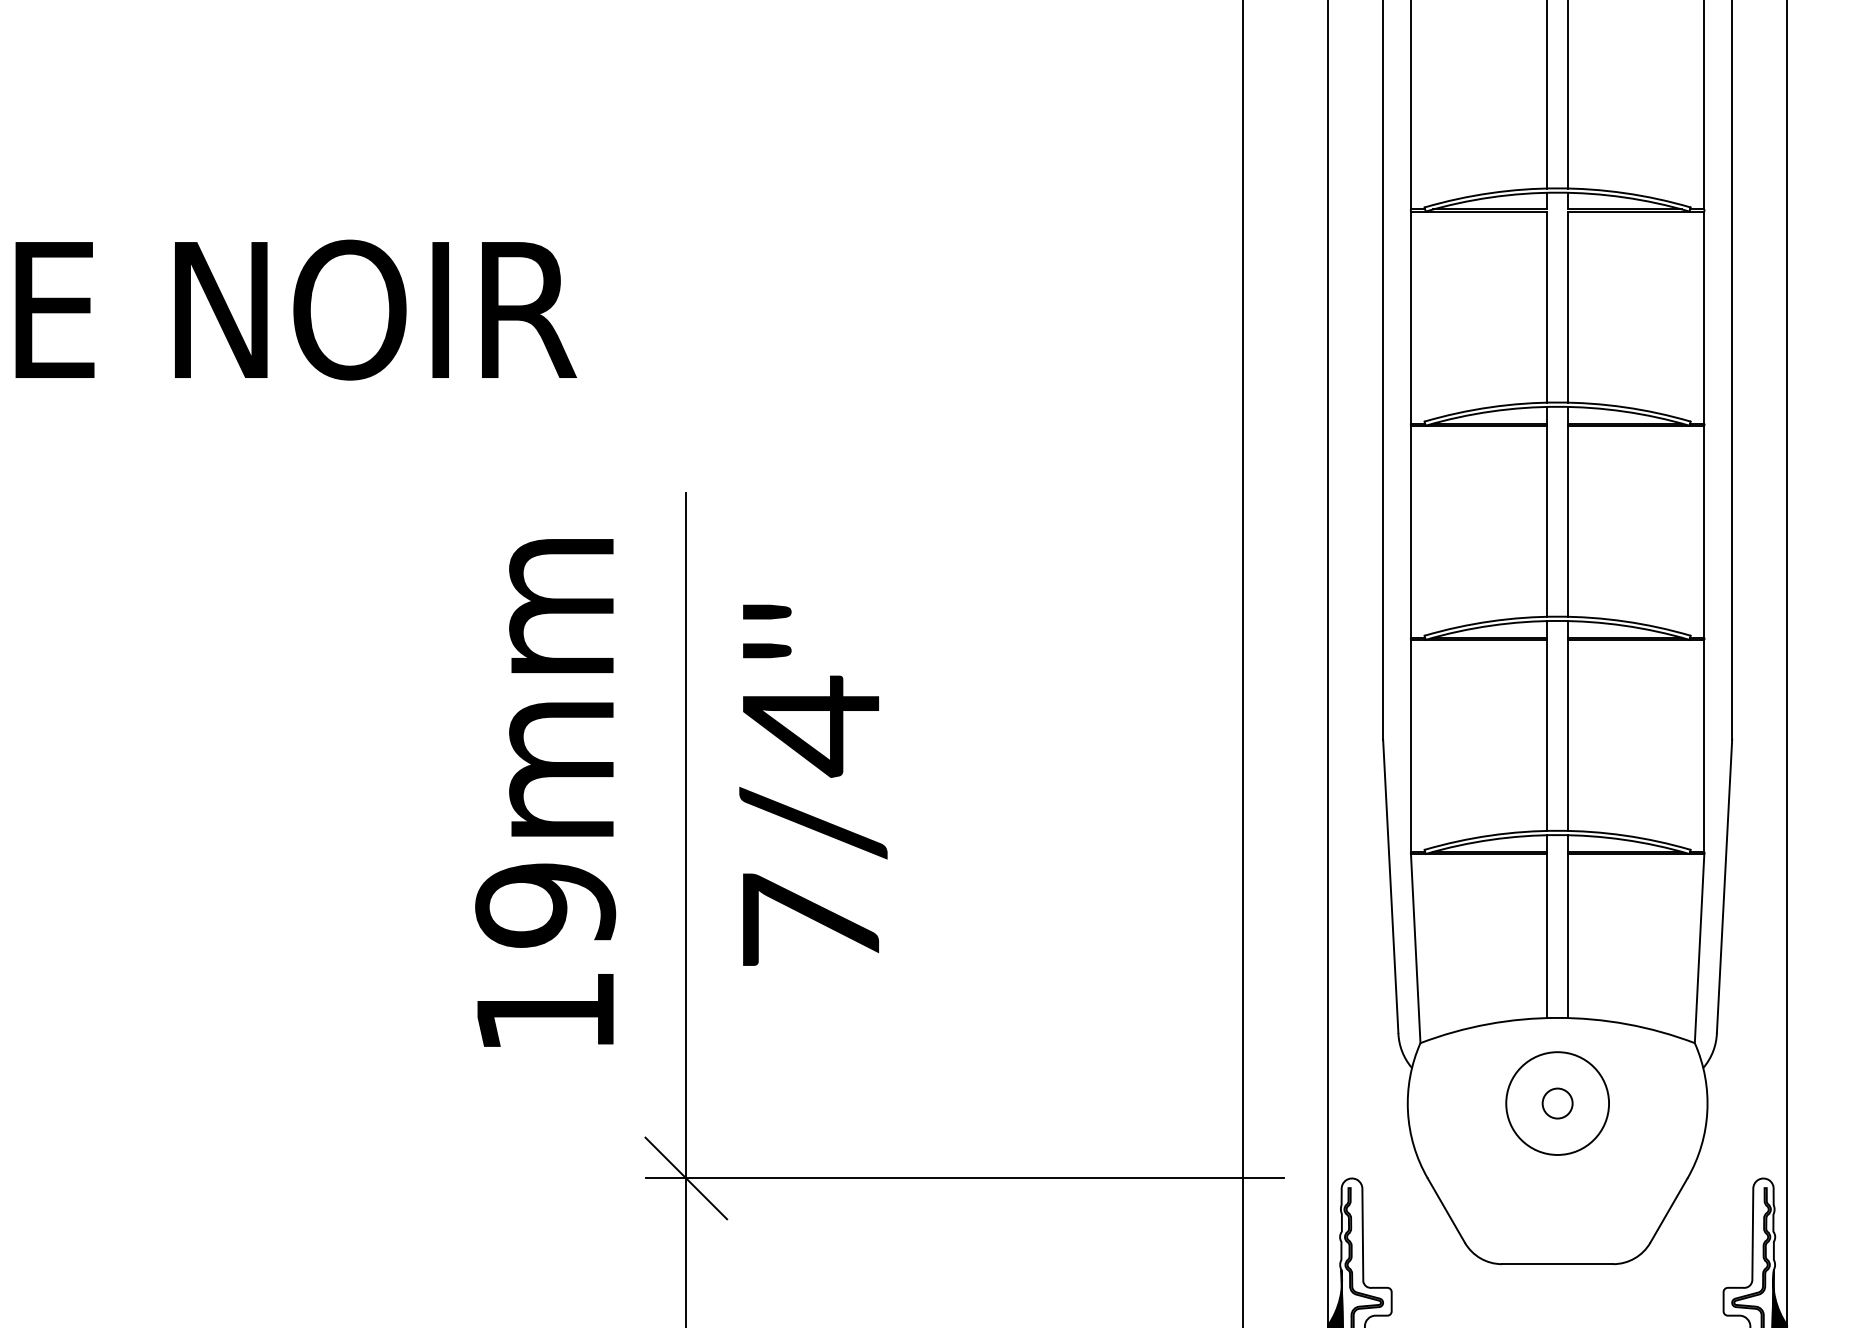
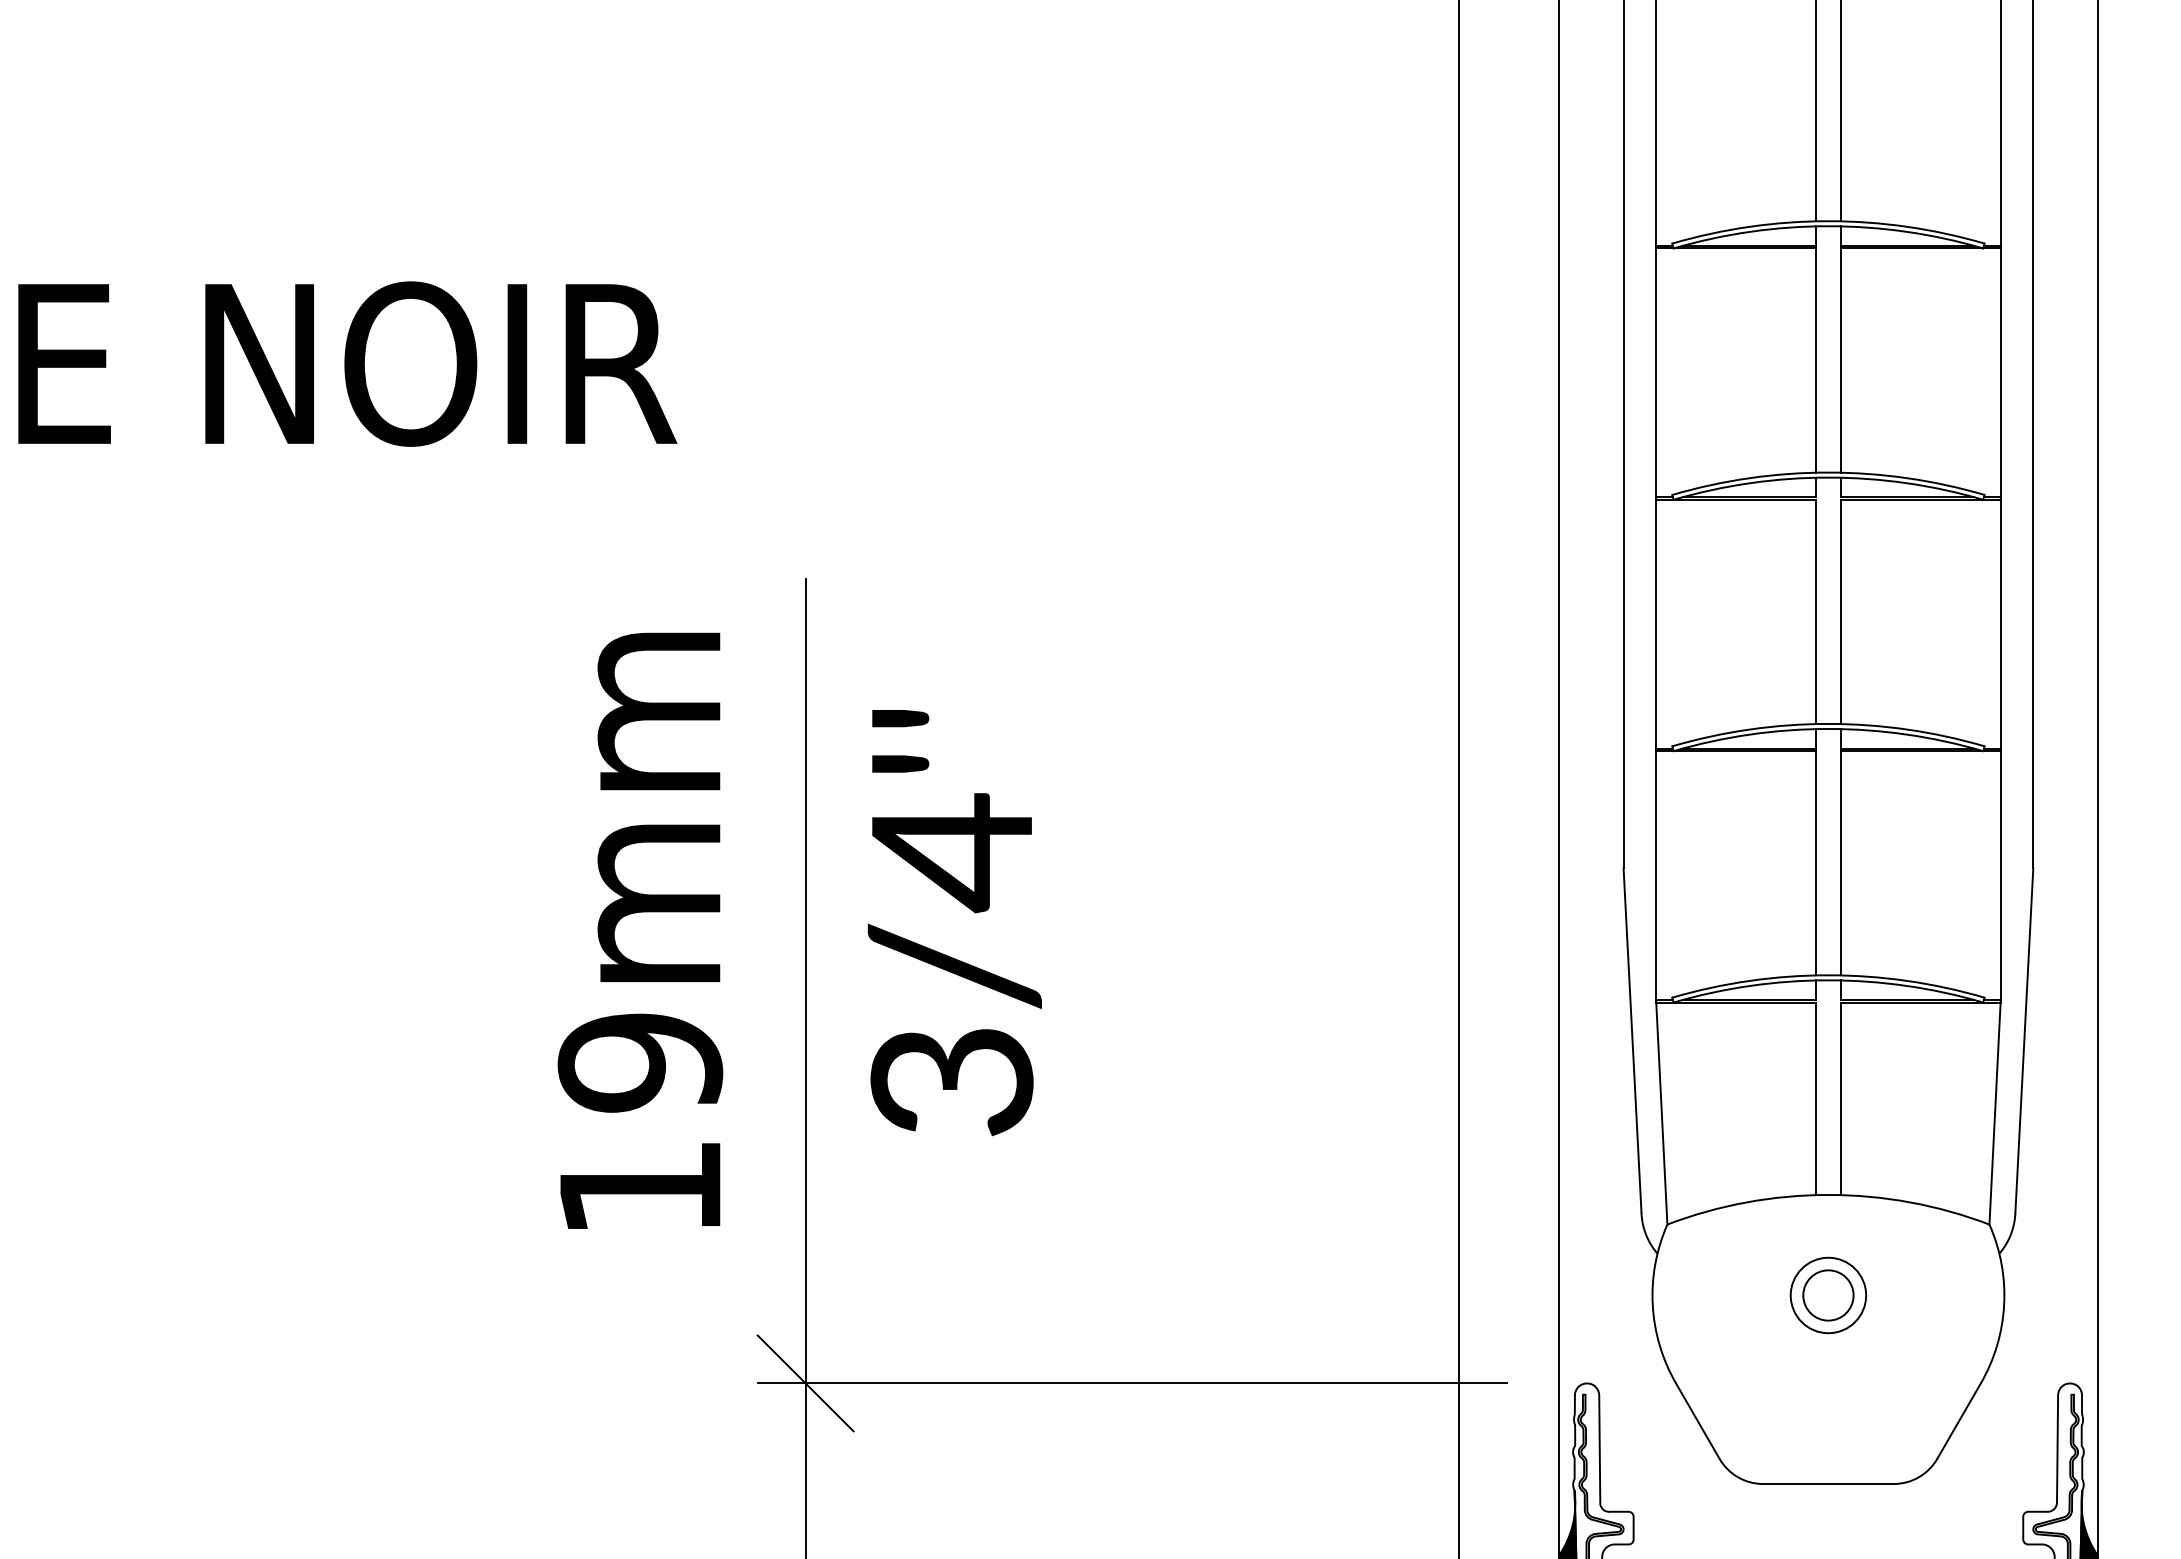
text: (810, 920) -> (951, 1080), 7/4''\f] -> 3/4''\f]
circle: (1557, 1103) -> (1828, 1295), size x0.62
circle: (1557, 1103) -> (1828, 1295), size x1.43

